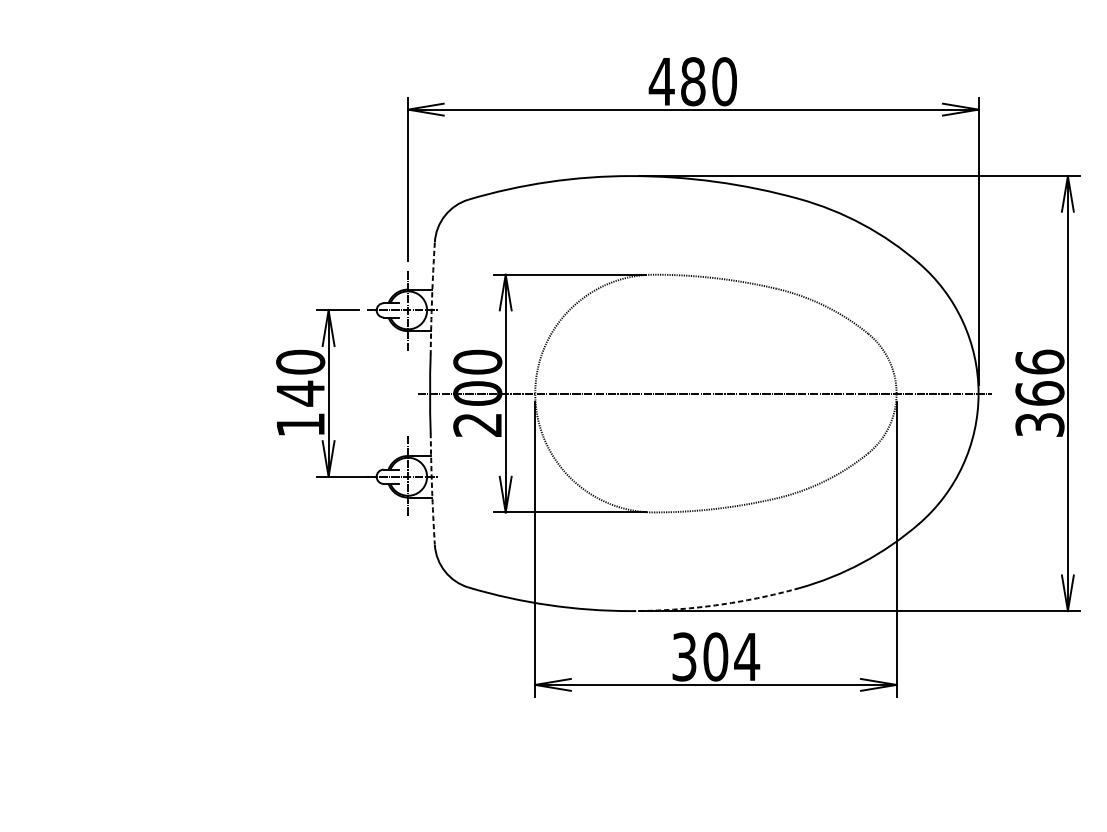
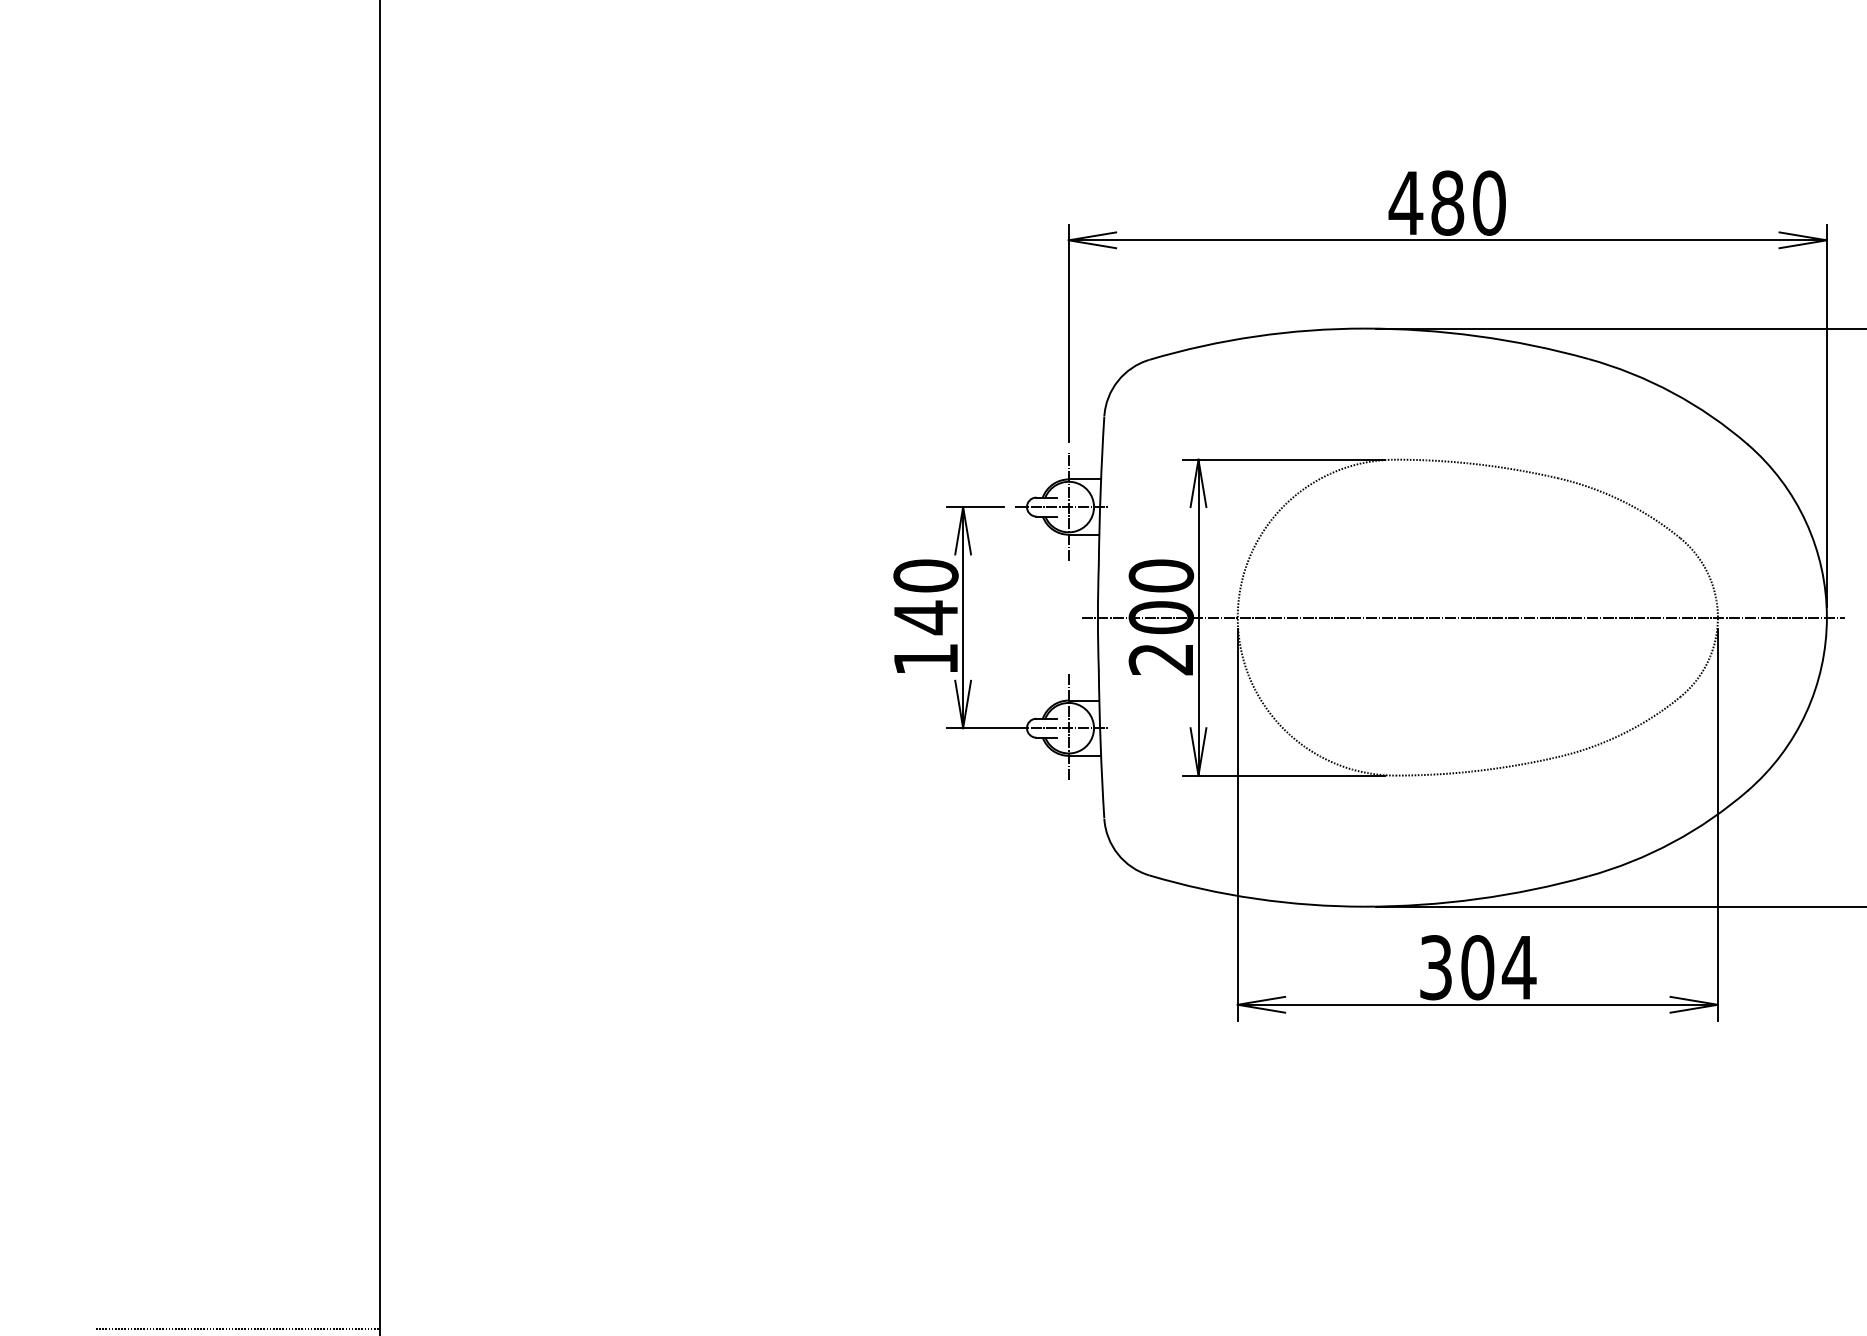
arc: (431, 298) -> (1100, 491), dashed -> solid
arc: (431, 489) -> (1100, 744), dashed -> solid
arc: (715, 605) -> (1477, 899), dashed -> solid

